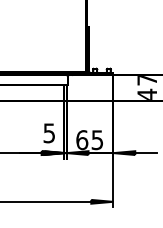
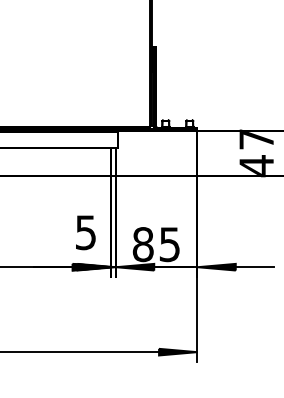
text: (82, 139) -> (143, 243), 65 -> 85

